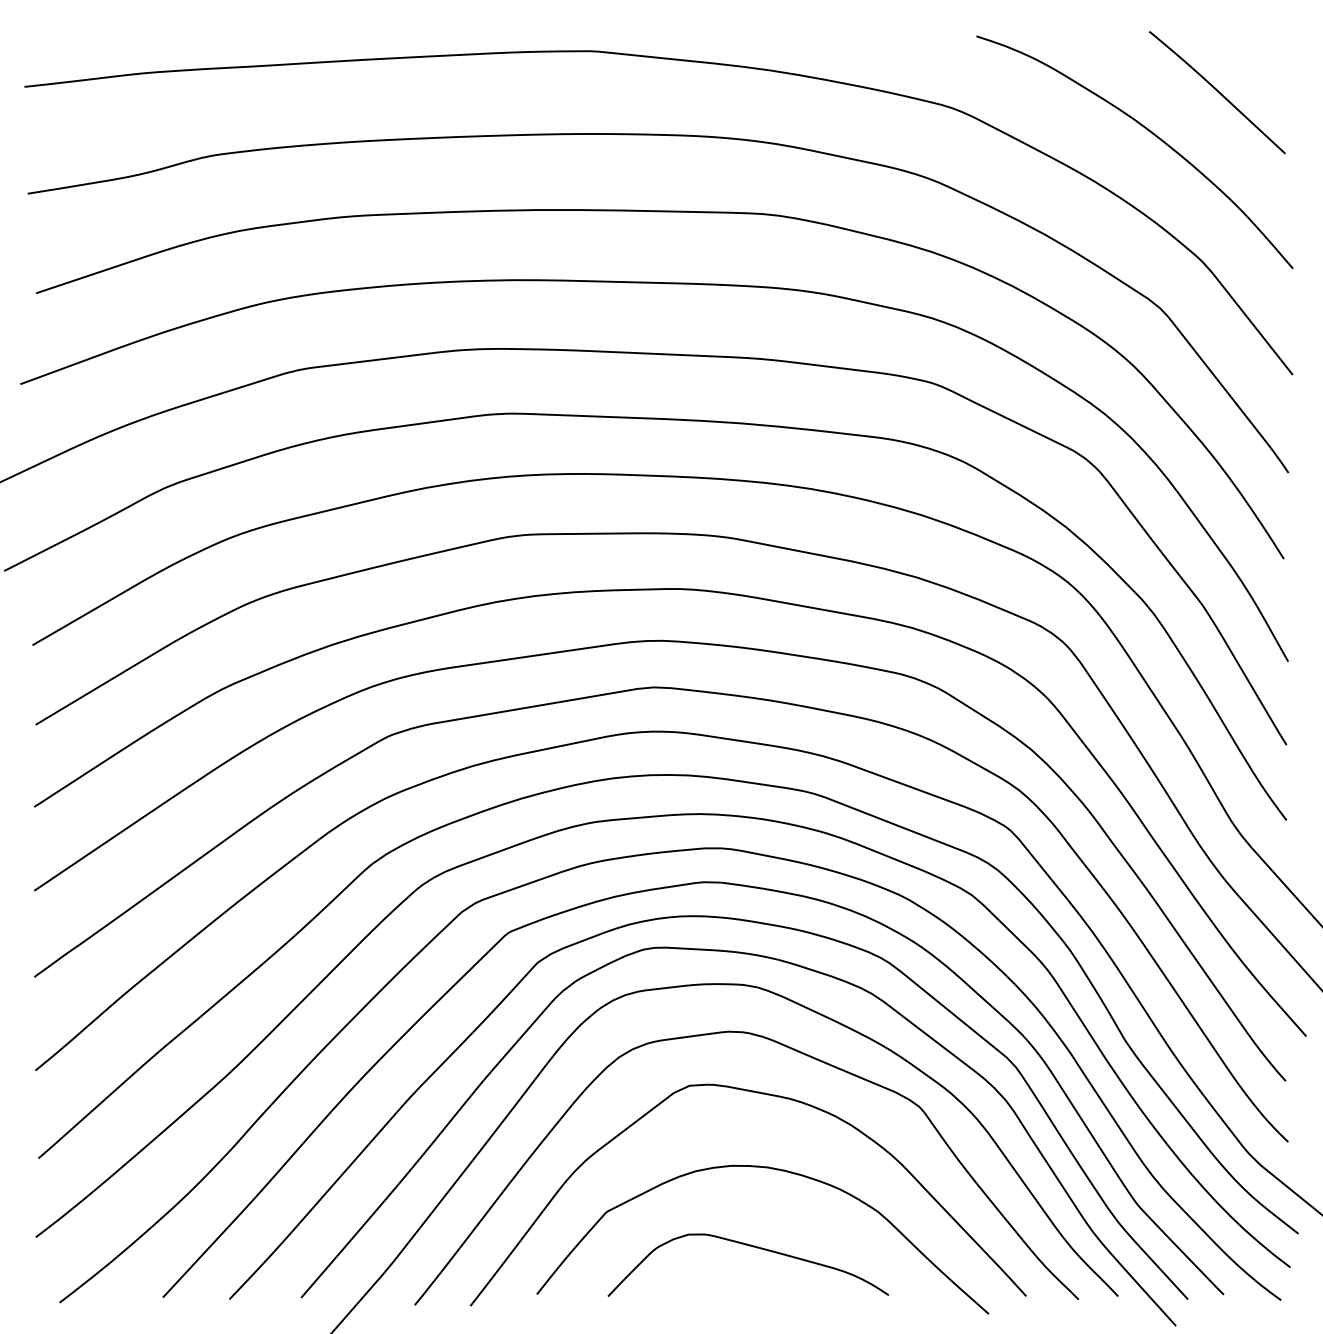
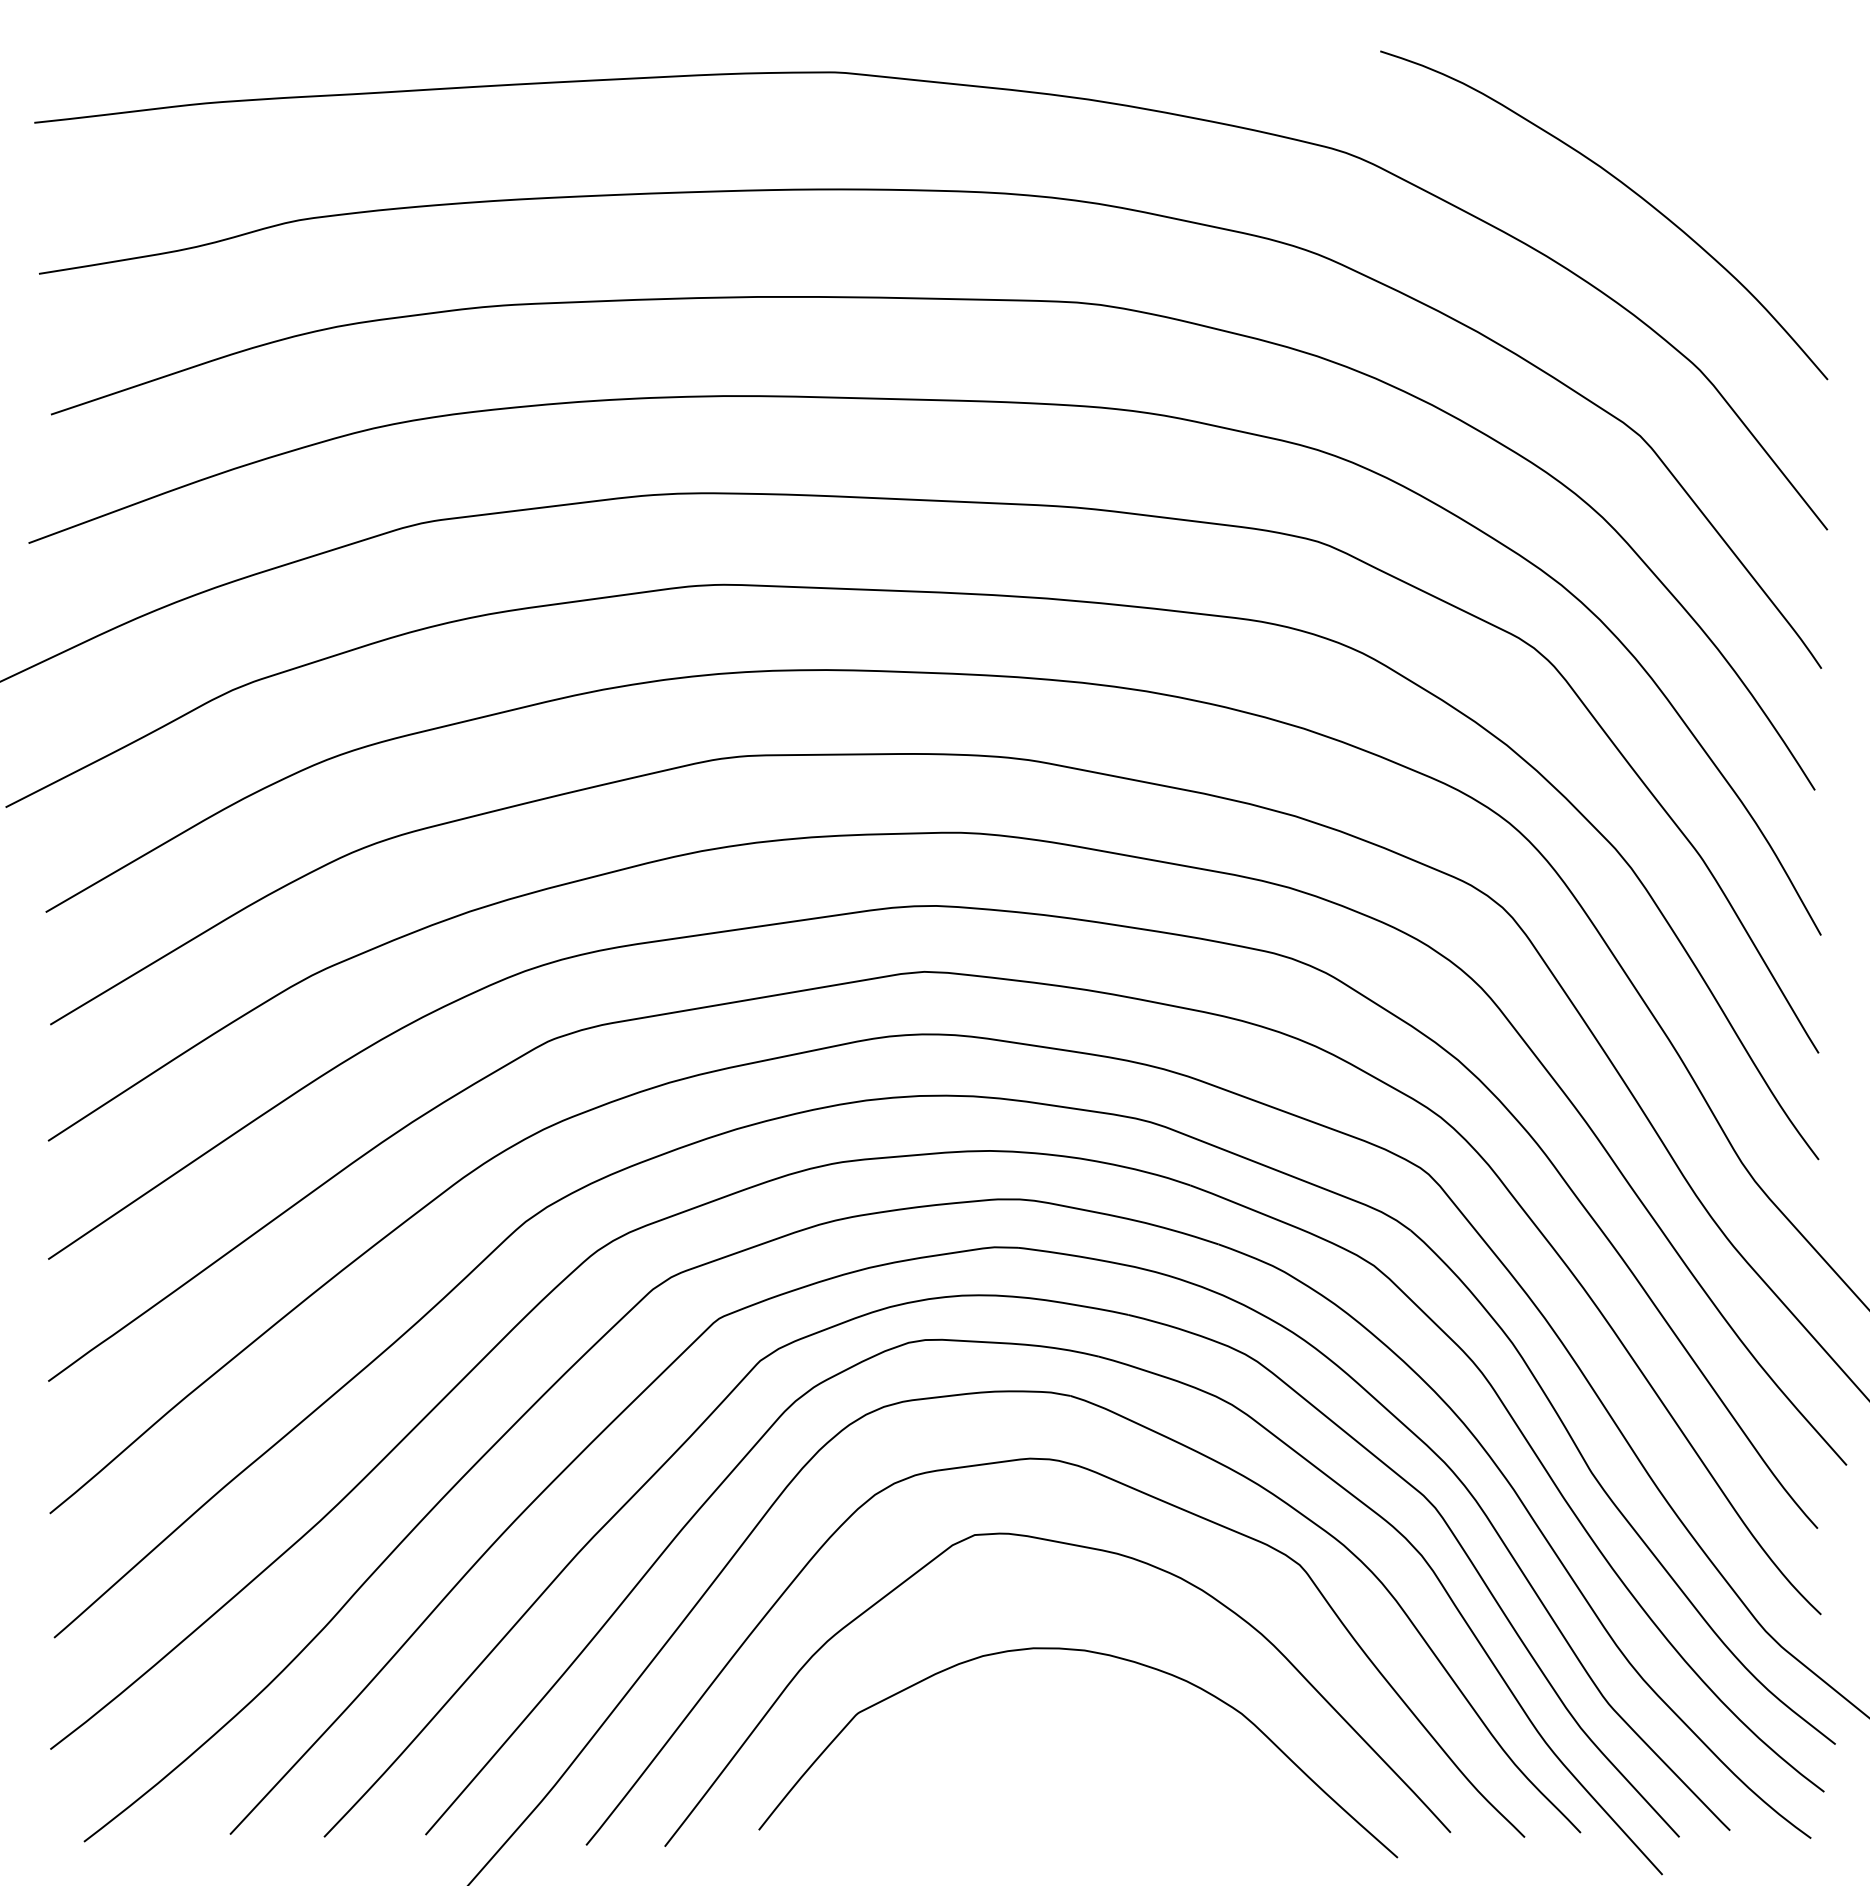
curve: (1217, 91) -> (1720, 129), removed
curve: (753, 1247) -> (1065, 1763), removed

